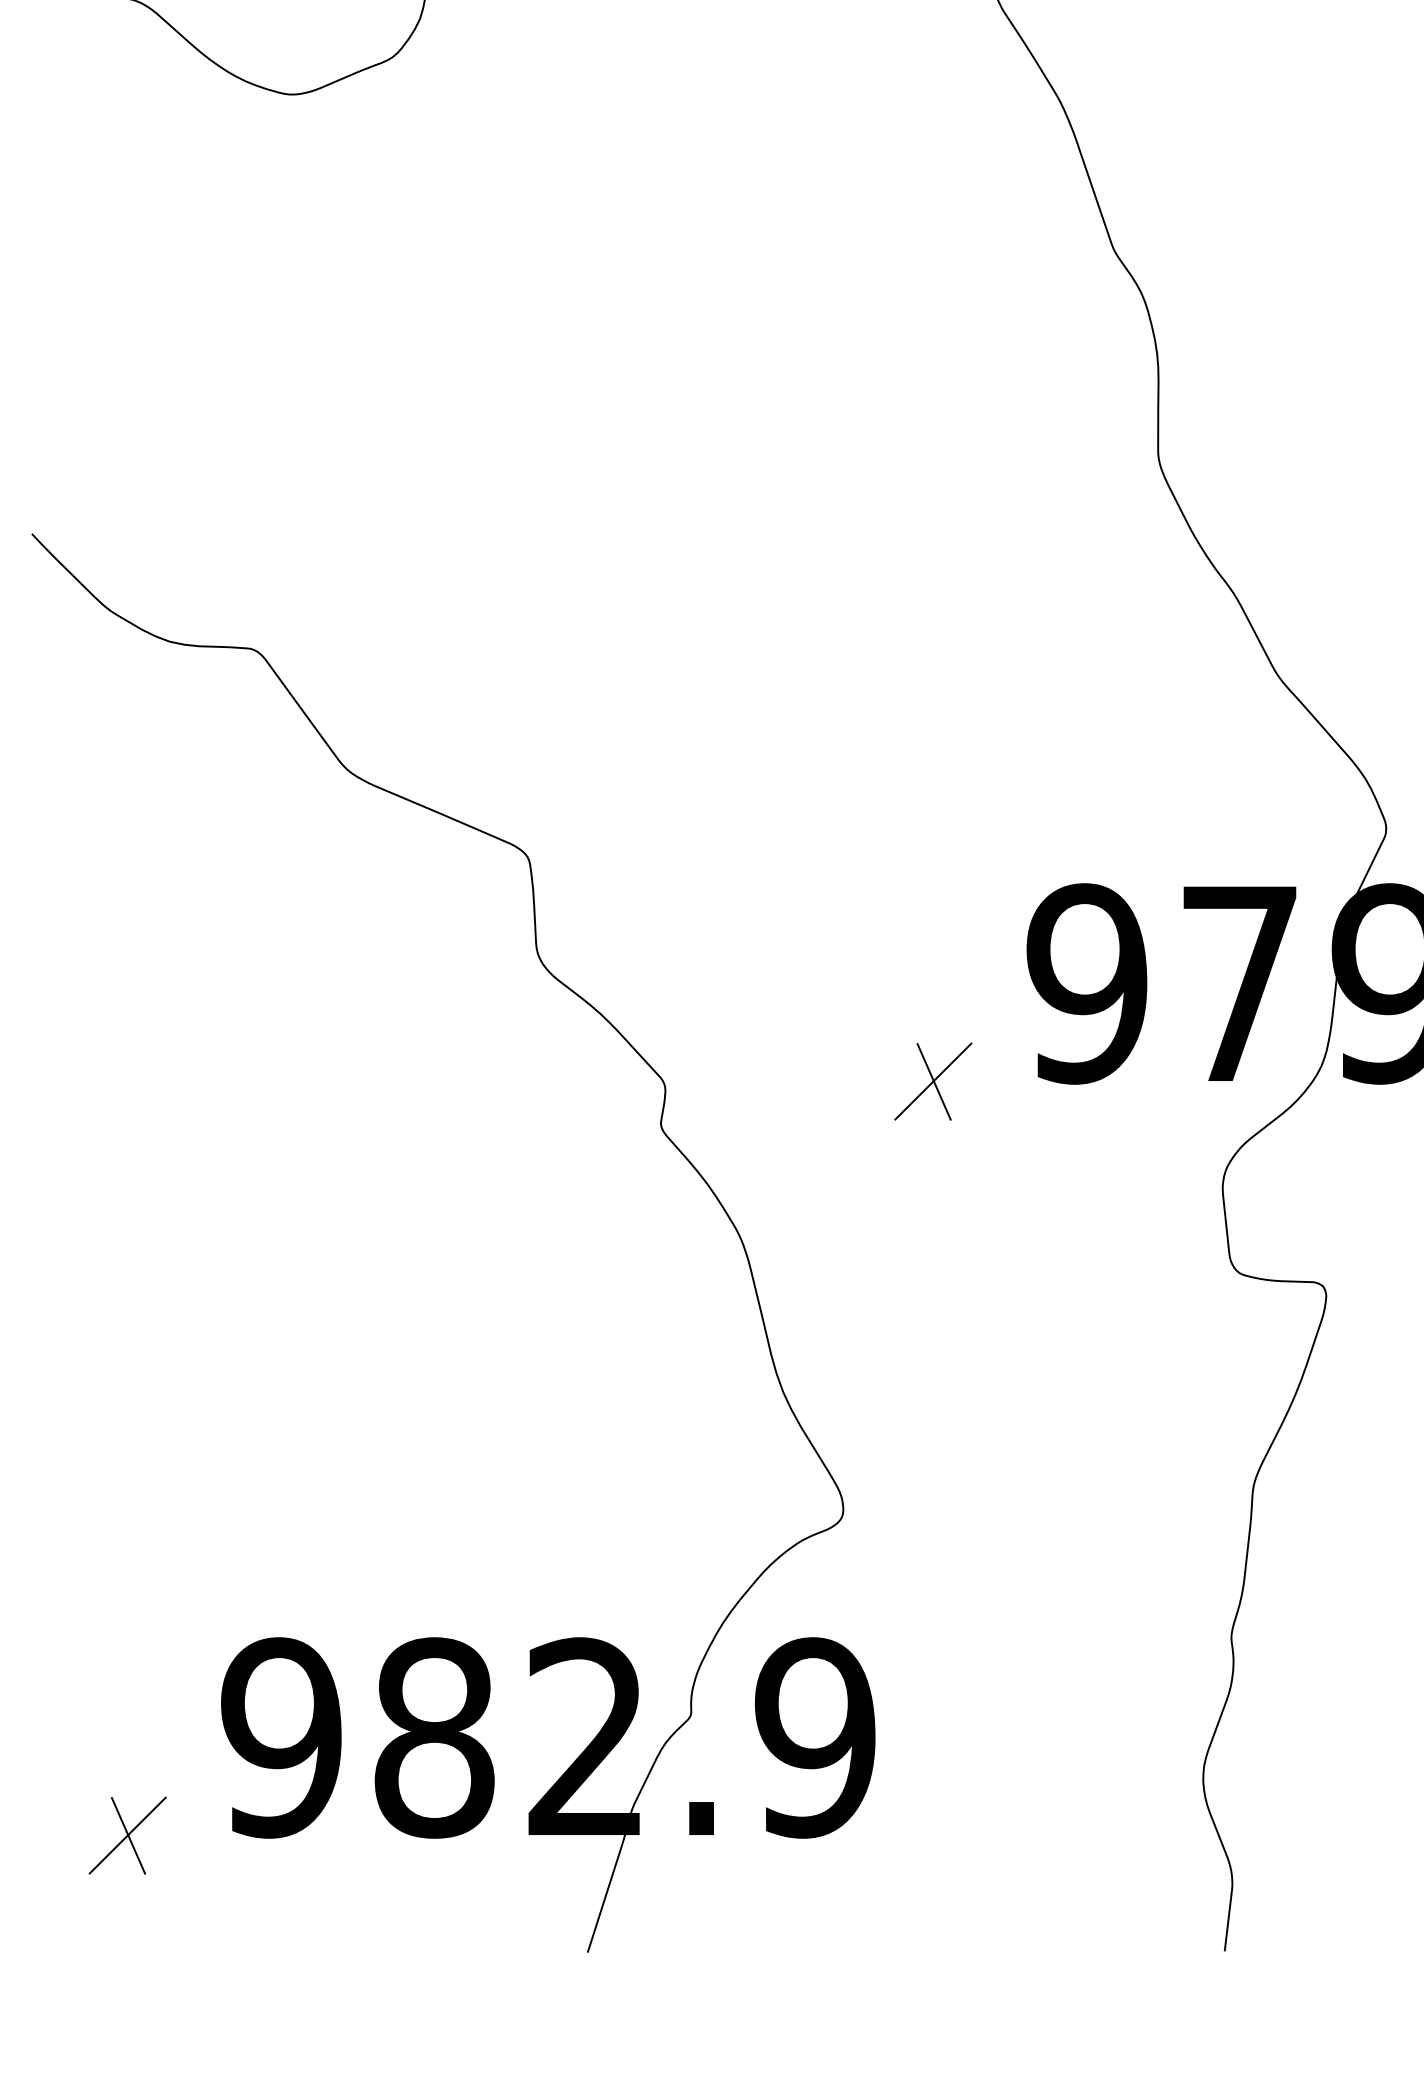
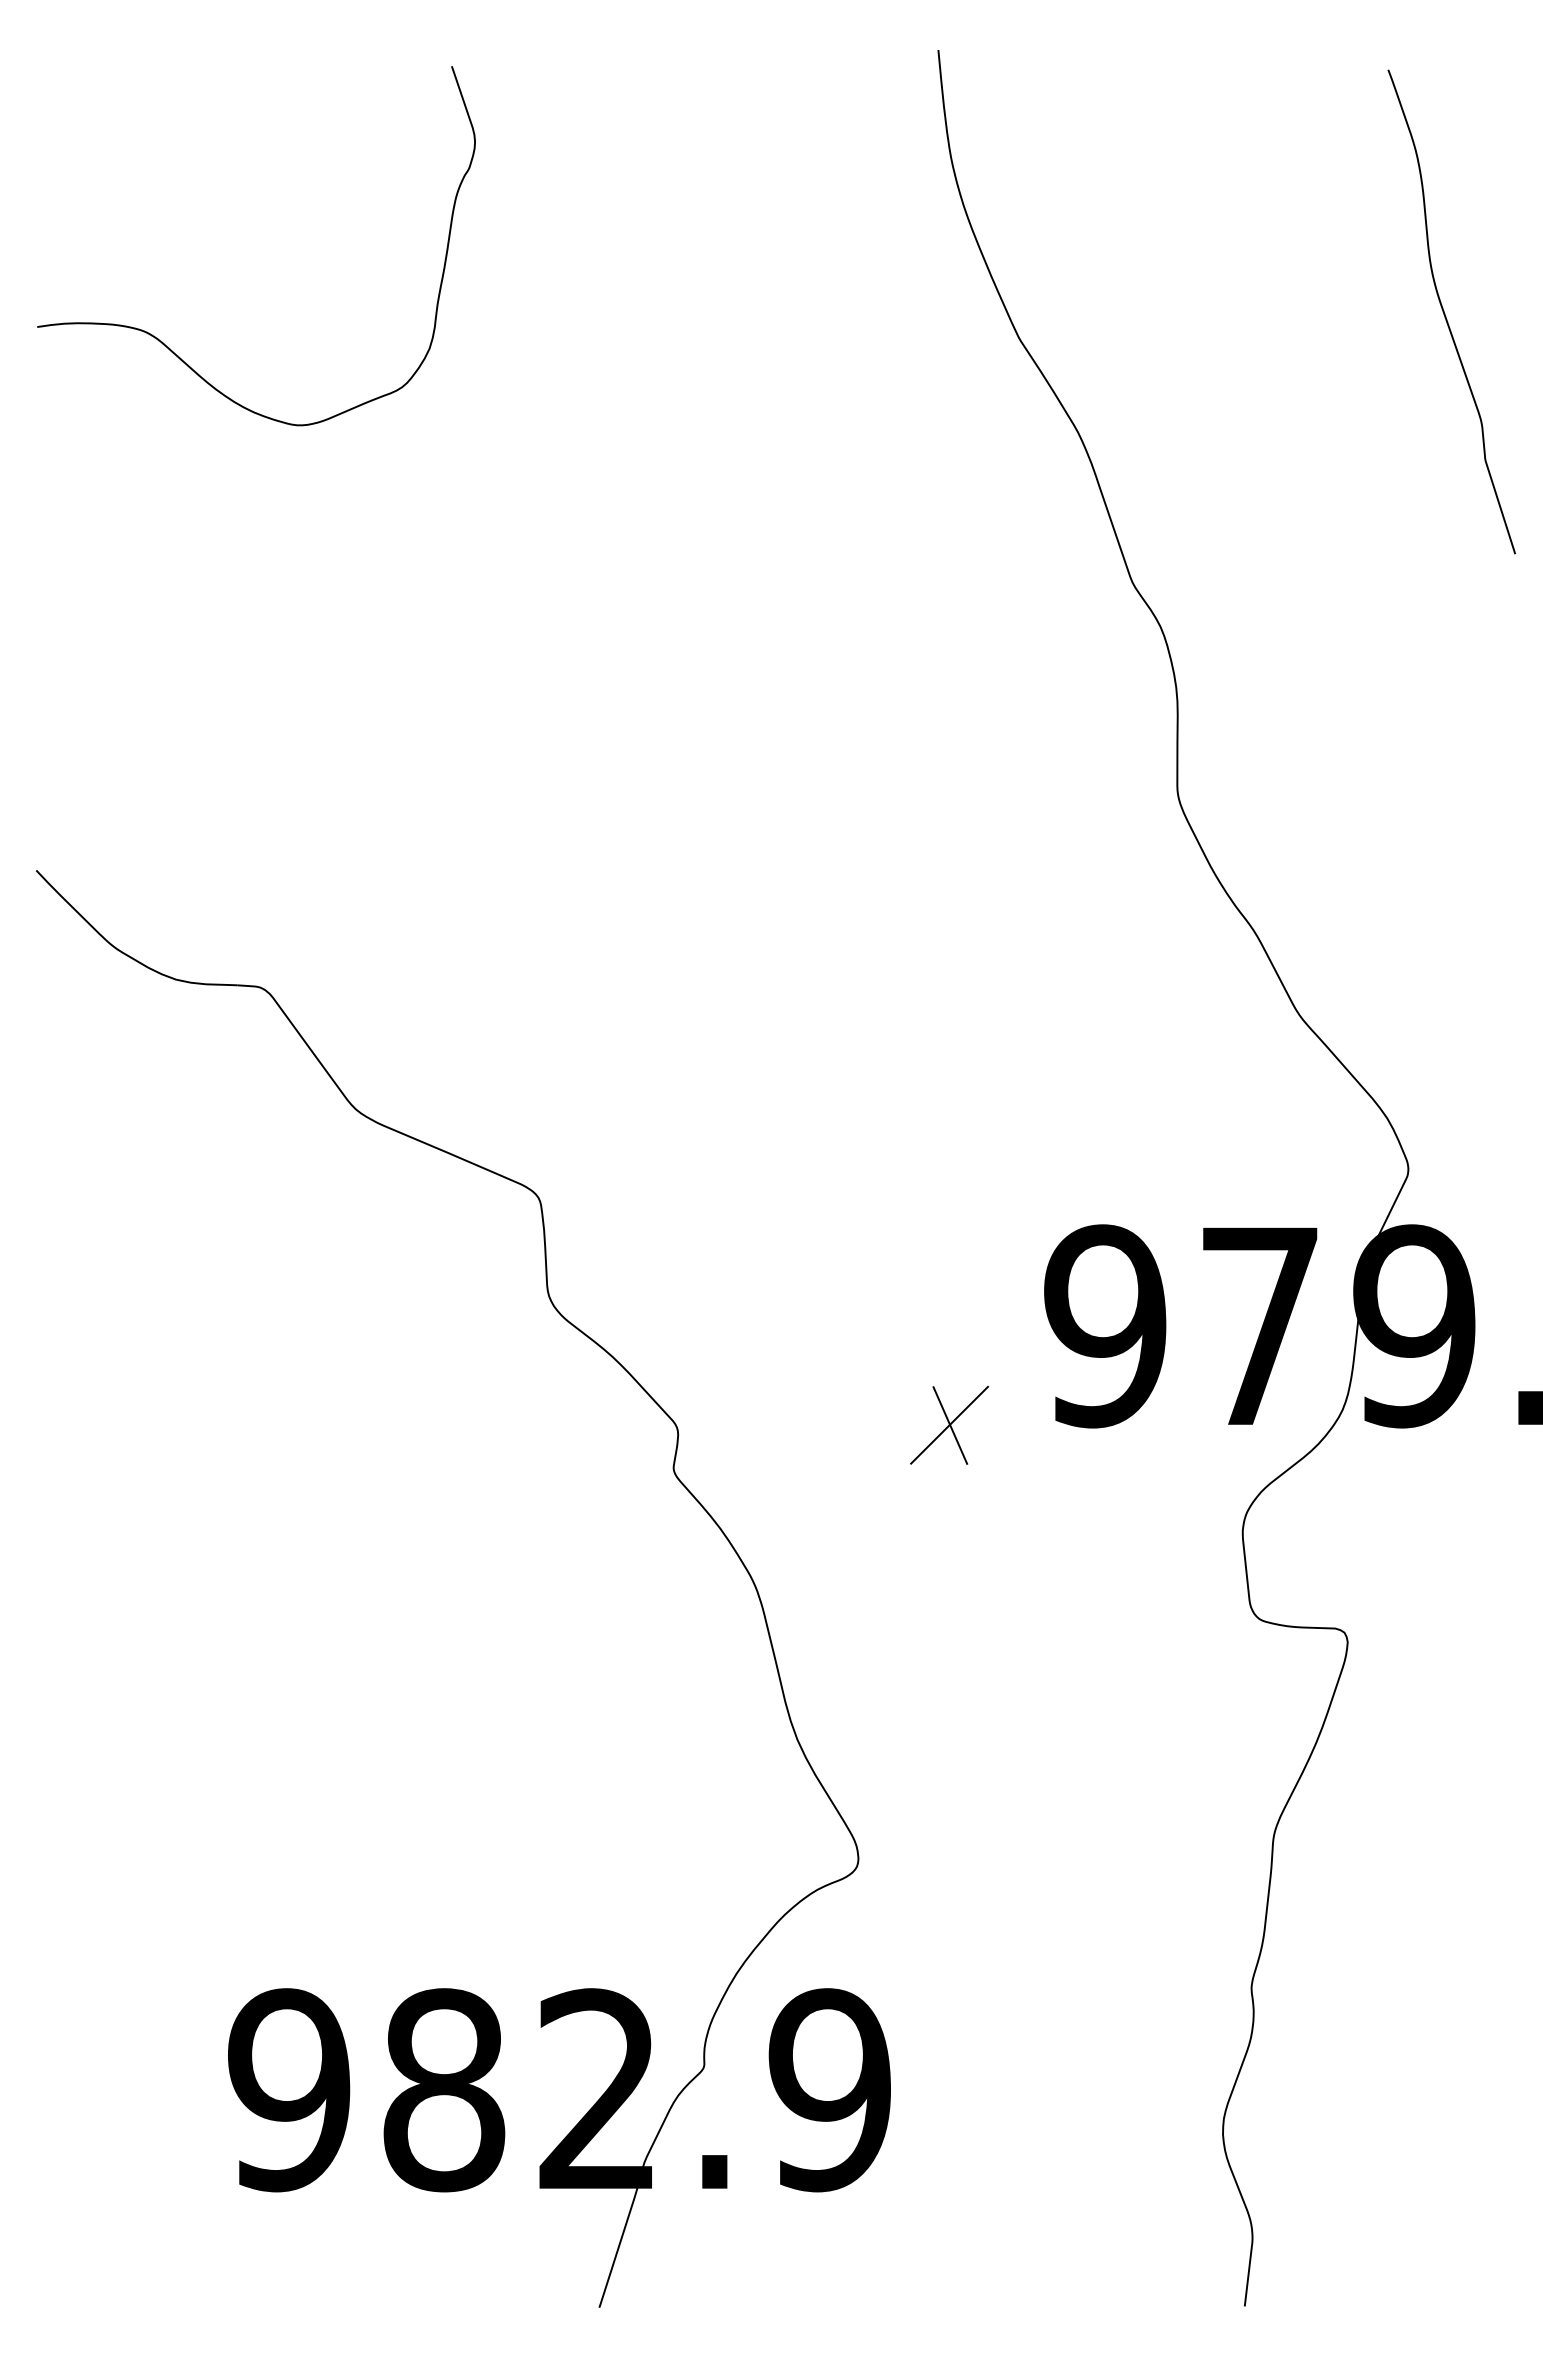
part: (126, 1834) -> (132, 2188), removed

